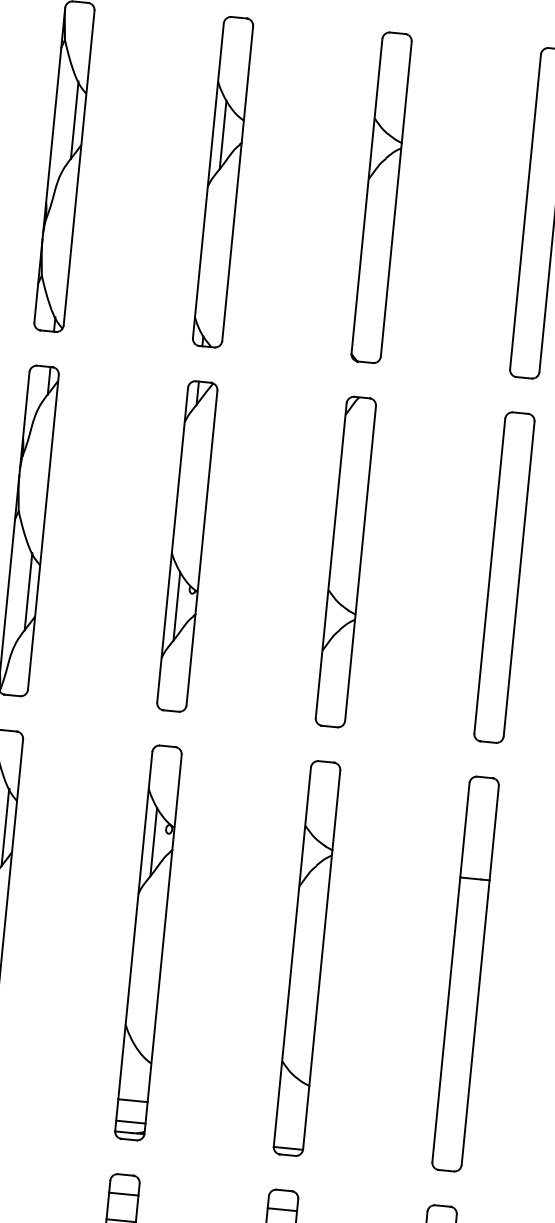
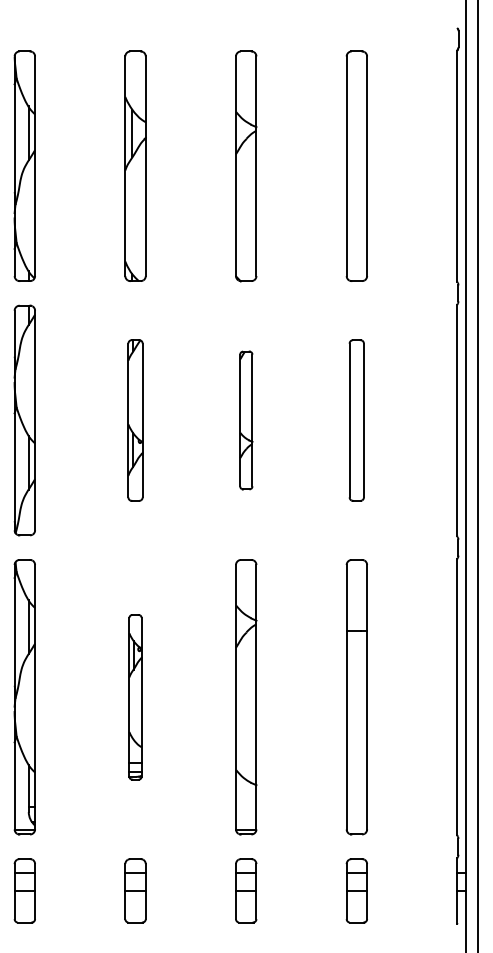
part: (187, 546) -> (135, 420), size x0.7
part: (346, 562) -> (246, 420), size x0.6
part: (503, 577) -> (356, 420), size x0.7
part: (148, 943) -> (135, 697), size x0.6

